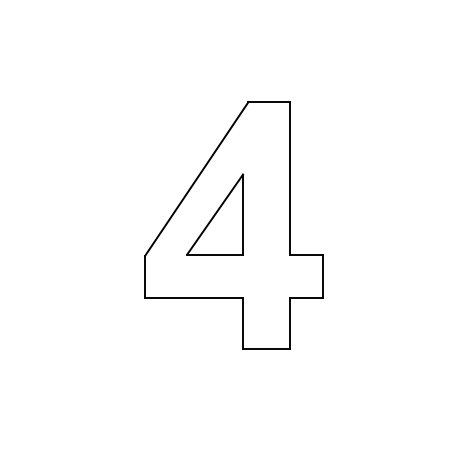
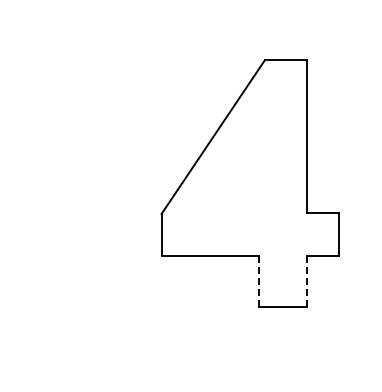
part: (215, 214) -> (231, 172), removed
line: (243, 322) -> (259, 280), solid -> dashed
line: (290, 323) -> (306, 281), solid -> dashed

